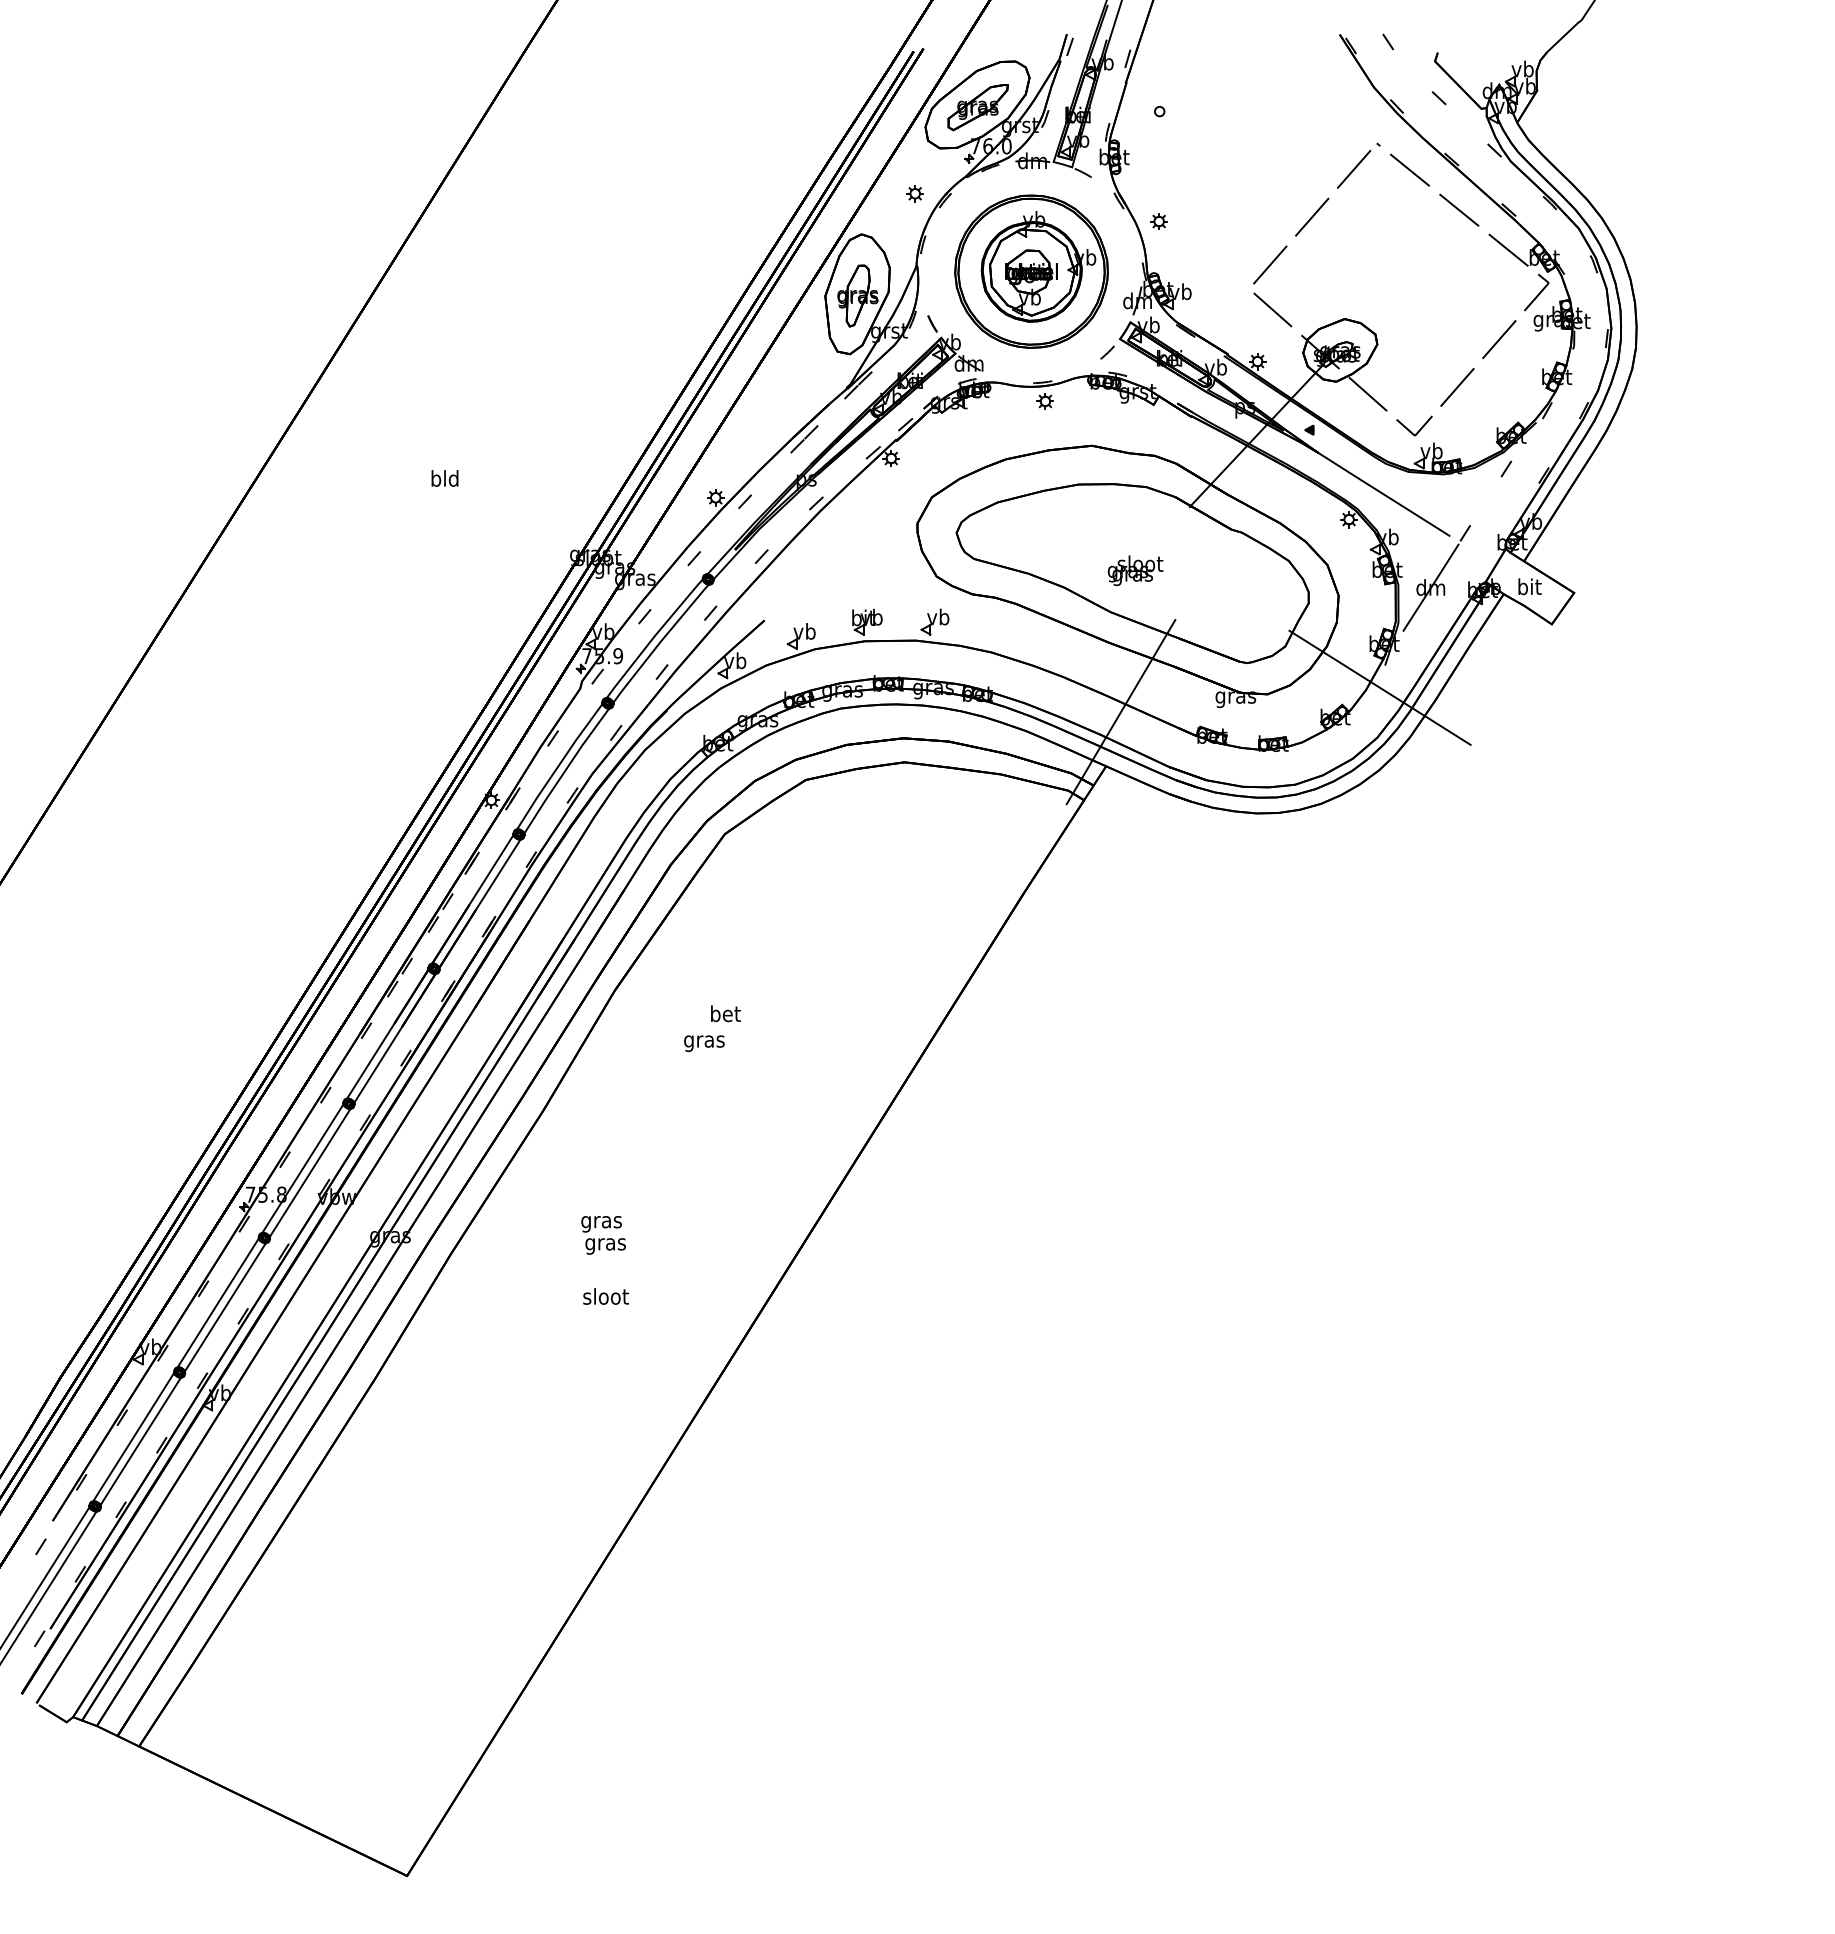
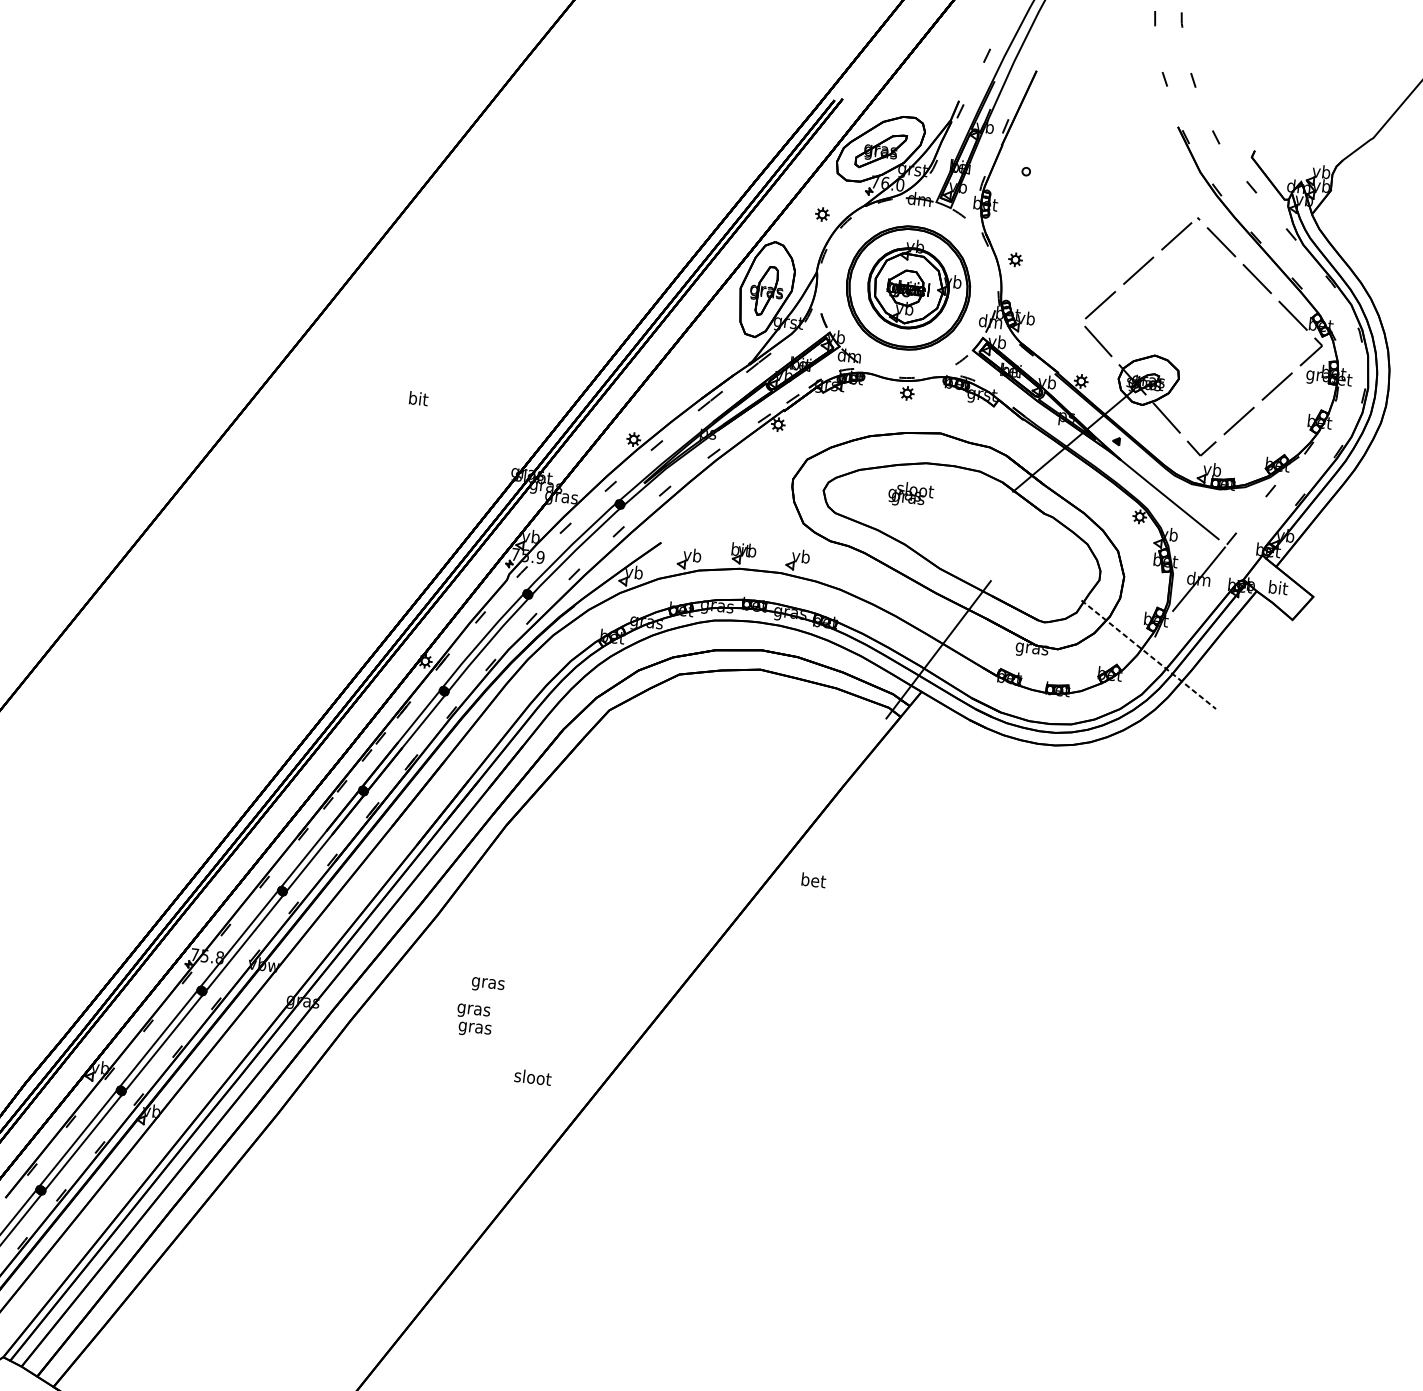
text: (444, 478) -> (417, 398), bld -> bit
text: (1135, 570) -> (910, 494), moved
line: (1380, 688) -> (1149, 655), solid -> dashed
text: (725, 1013) -> (813, 880), moved
text: (704, 1043) -> (488, 985), moved
text: (605, 1296) -> (532, 1077), moved

